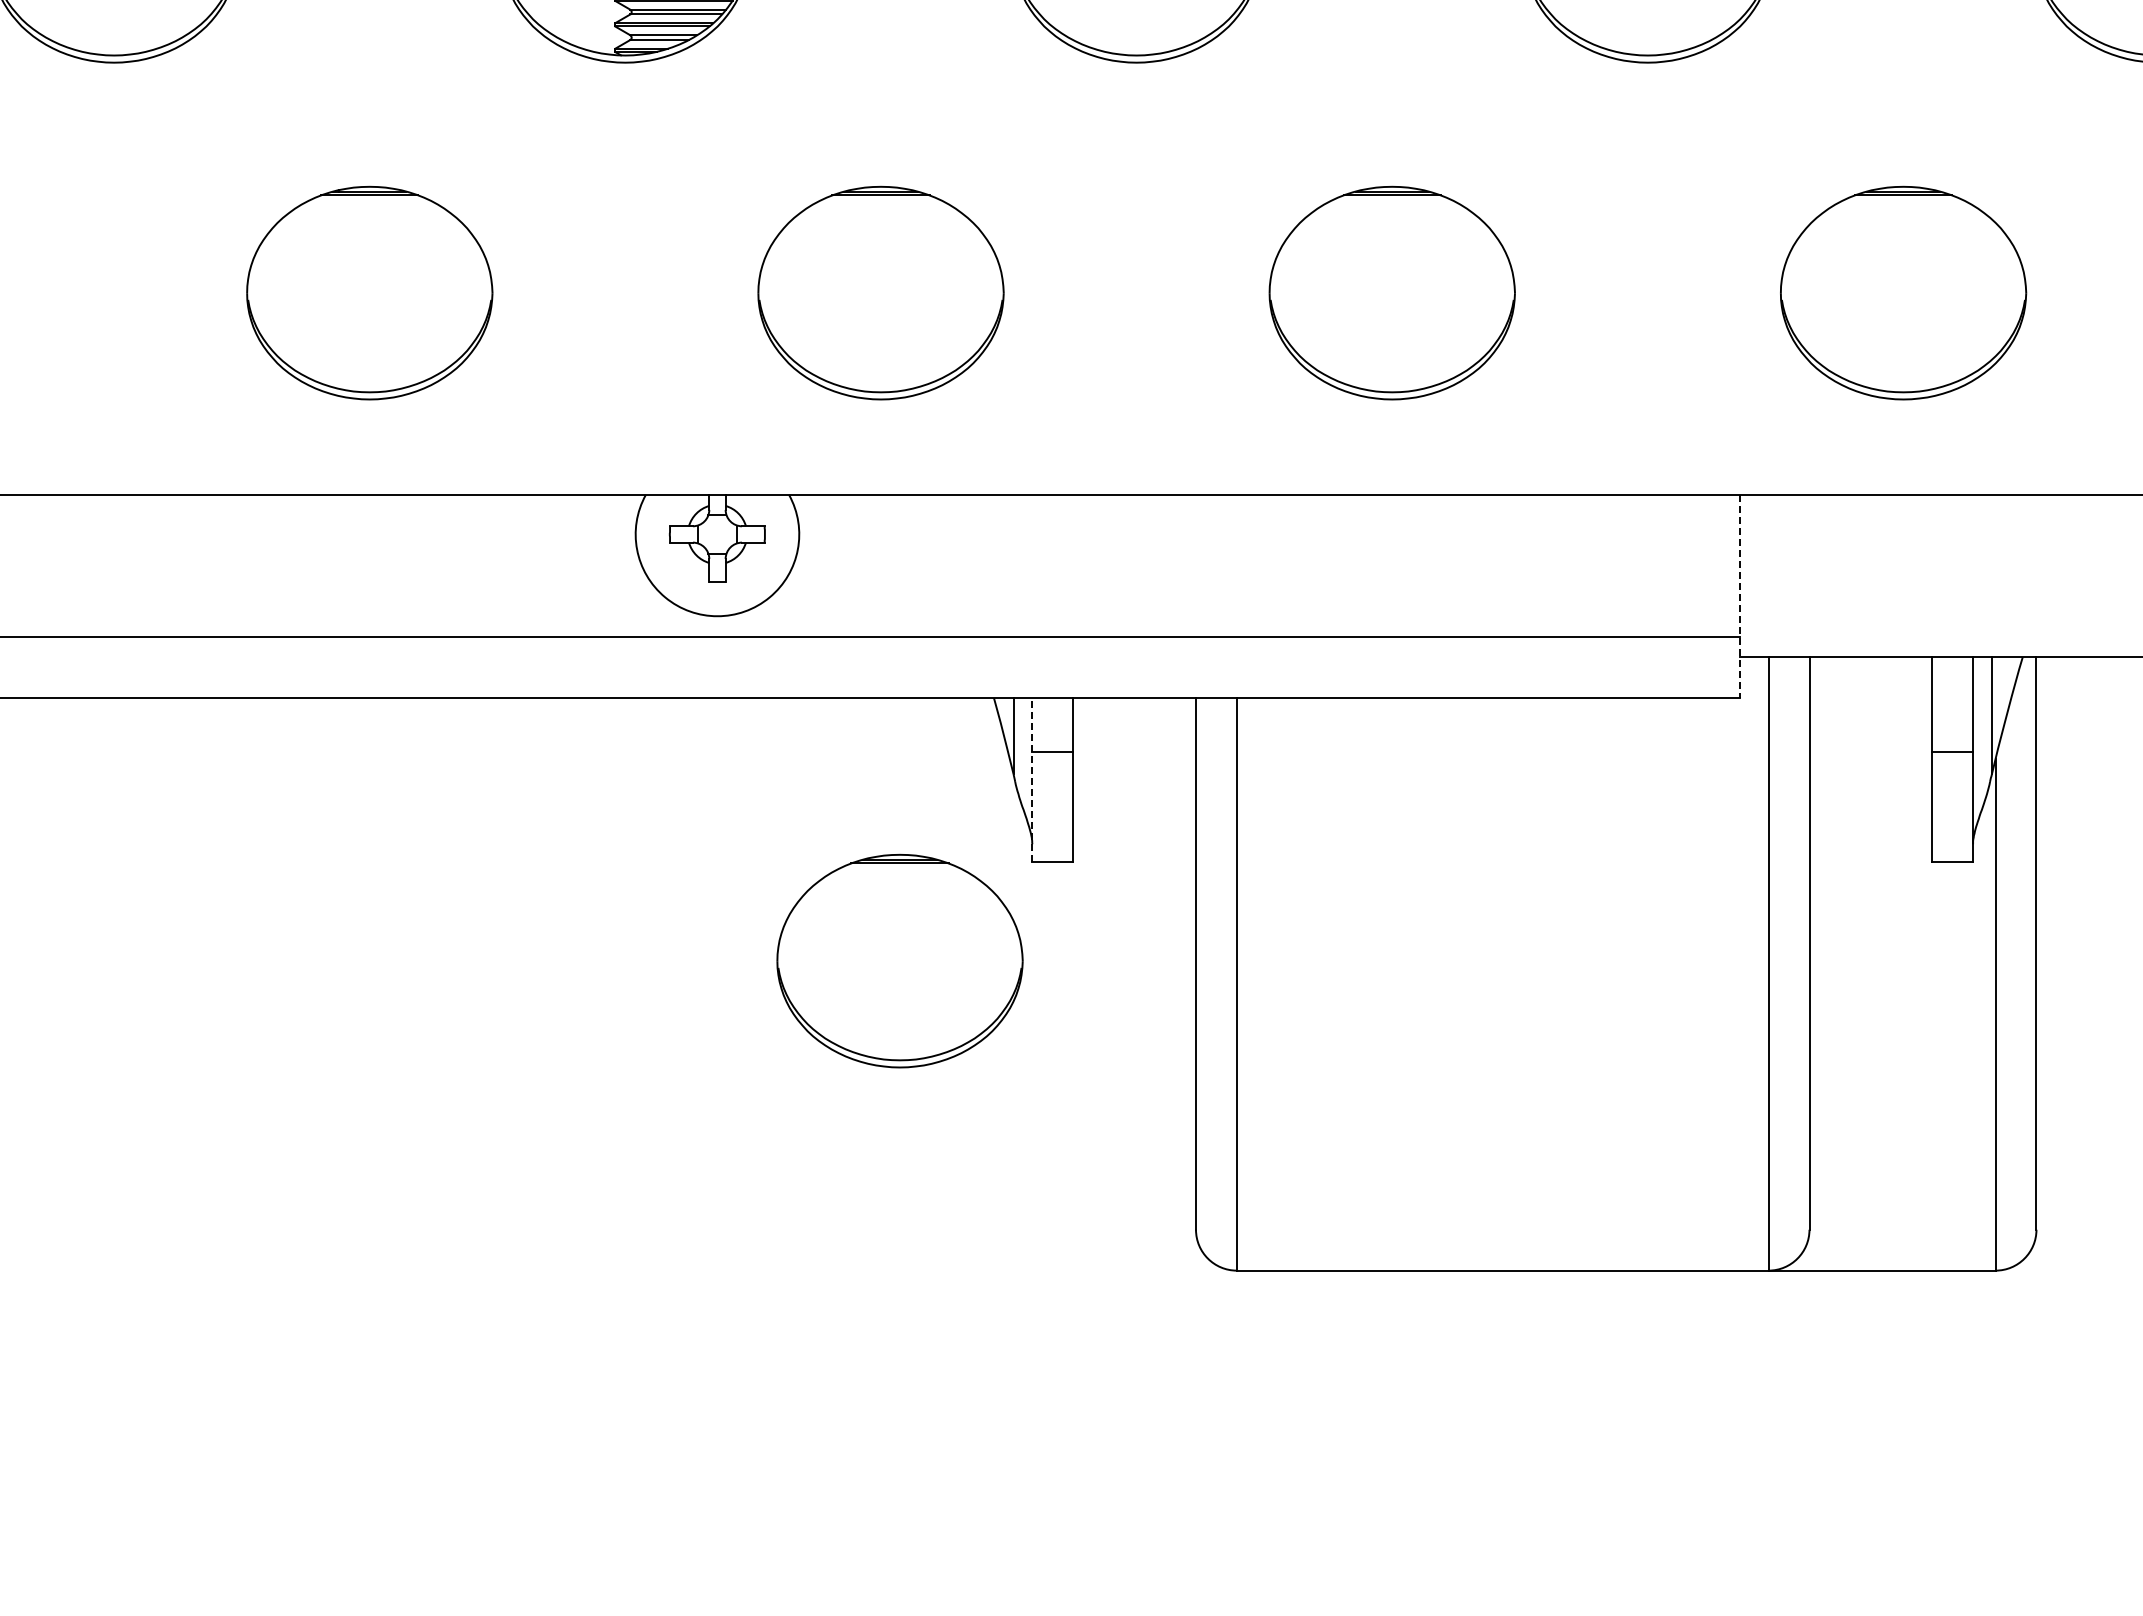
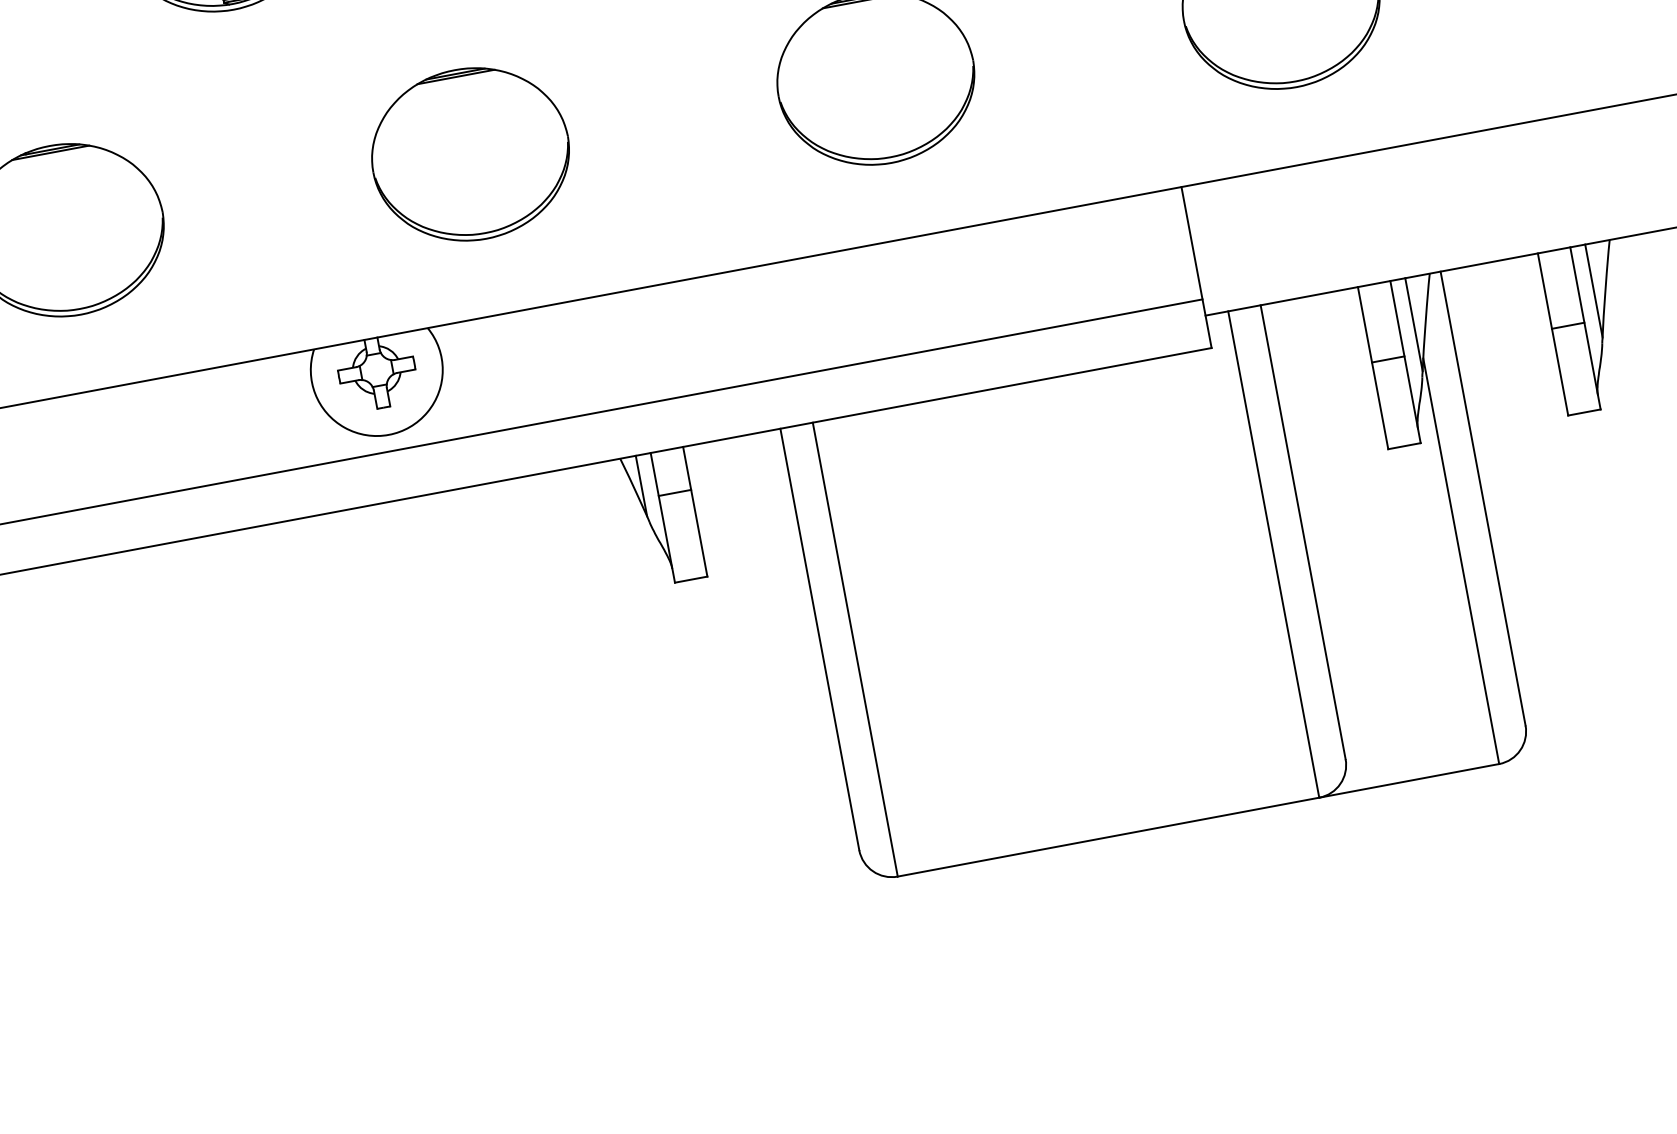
line: (1739, 596) -> (1196, 267), dashed -> solid
line: (1032, 779) -> (662, 517), dashed -> solid
part: (899, 960) -> (584, 680), removed

